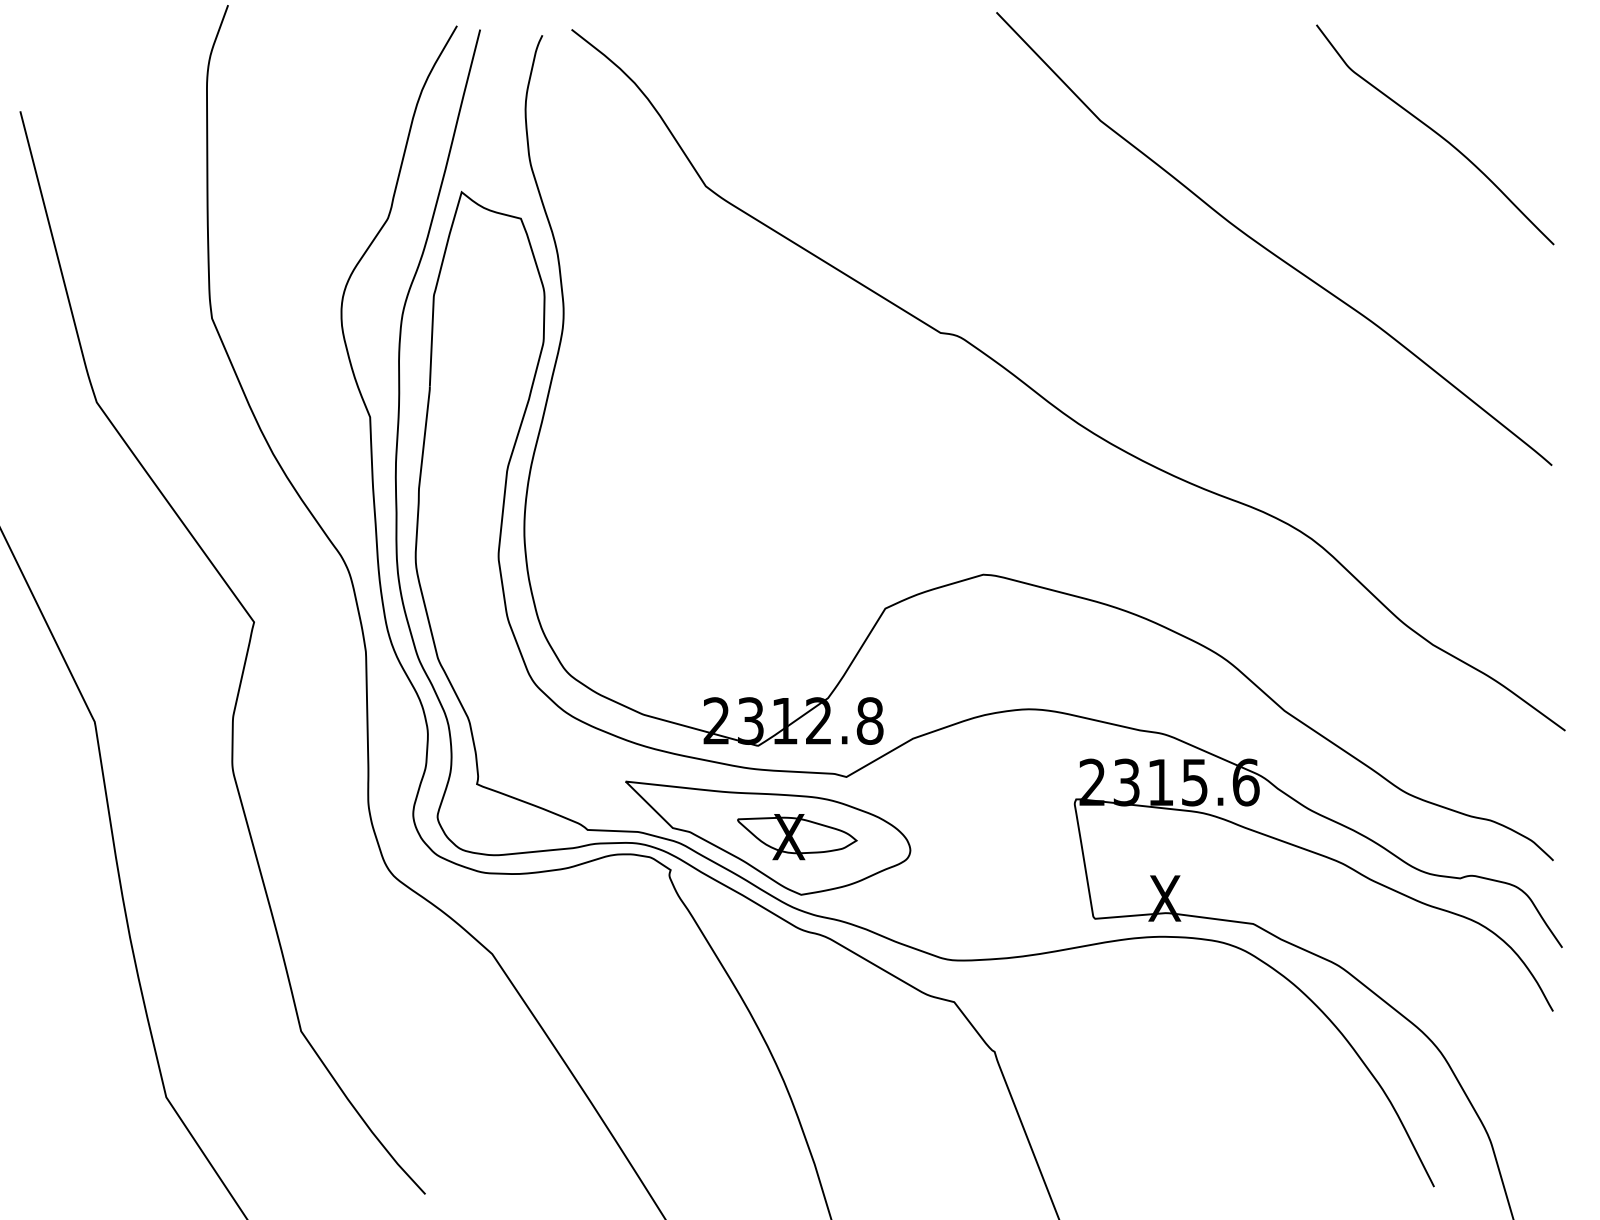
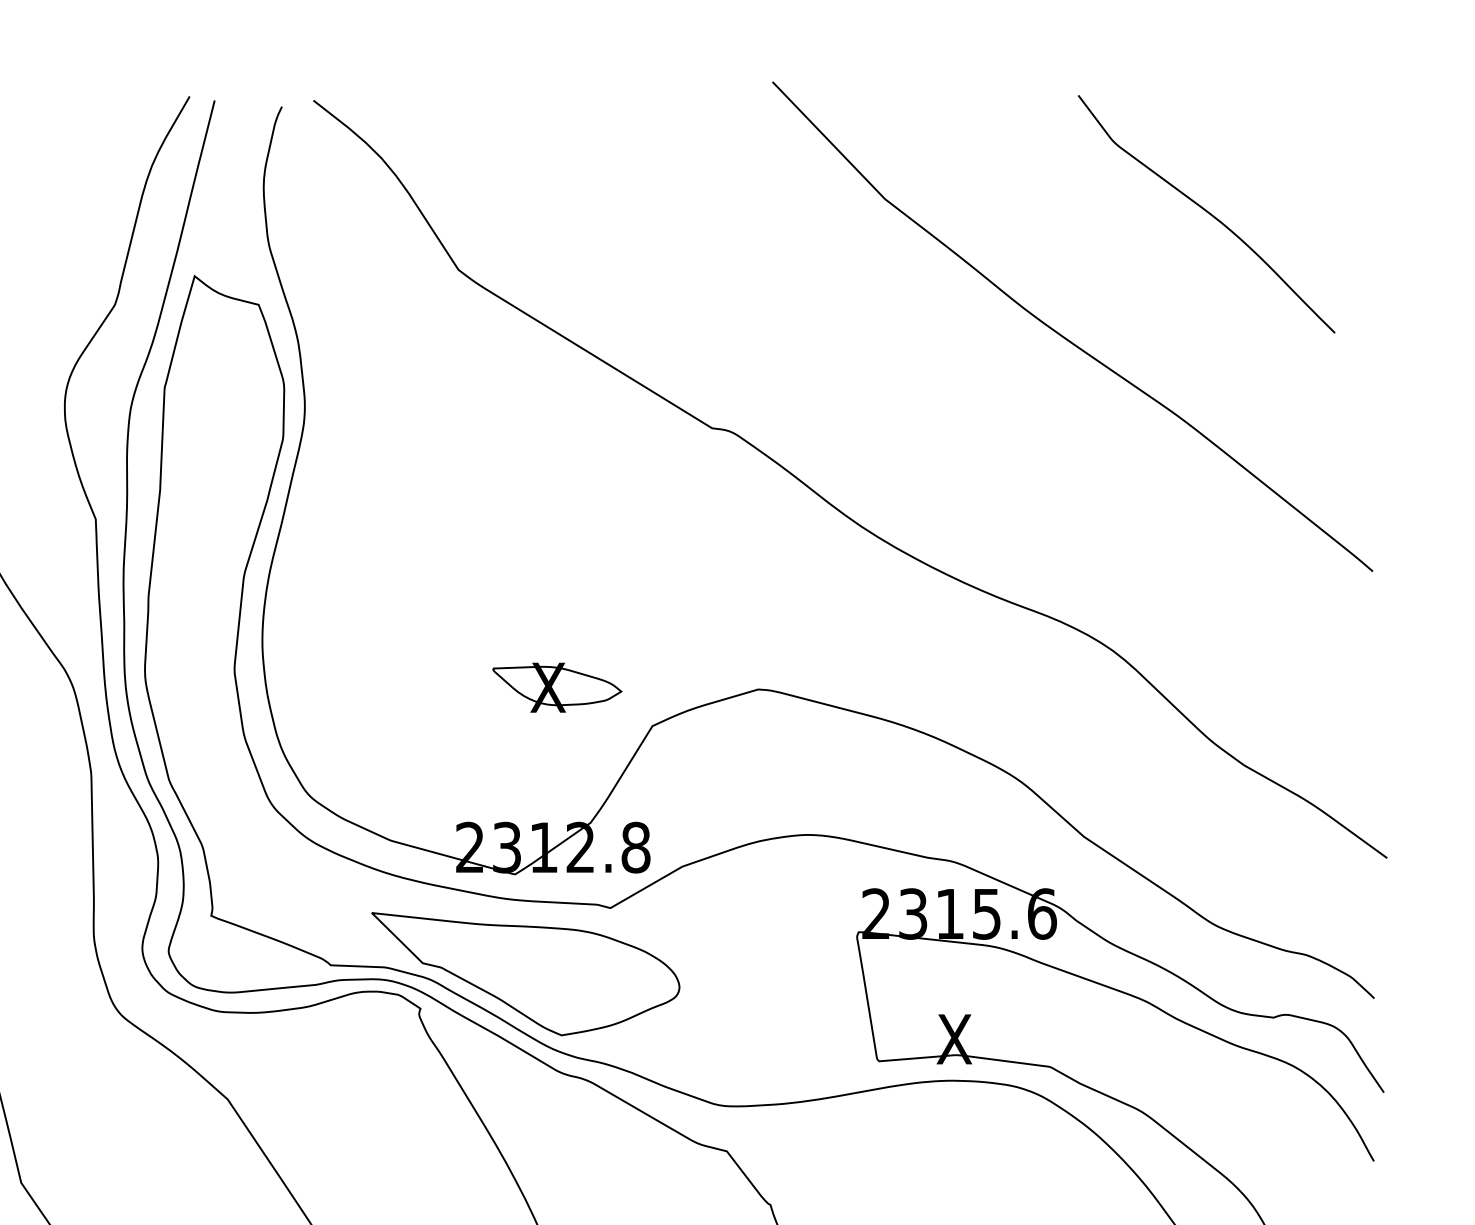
curve: (1435, 133) -> (1206, 212), moved
part: (797, 837) -> (557, 688), moved

